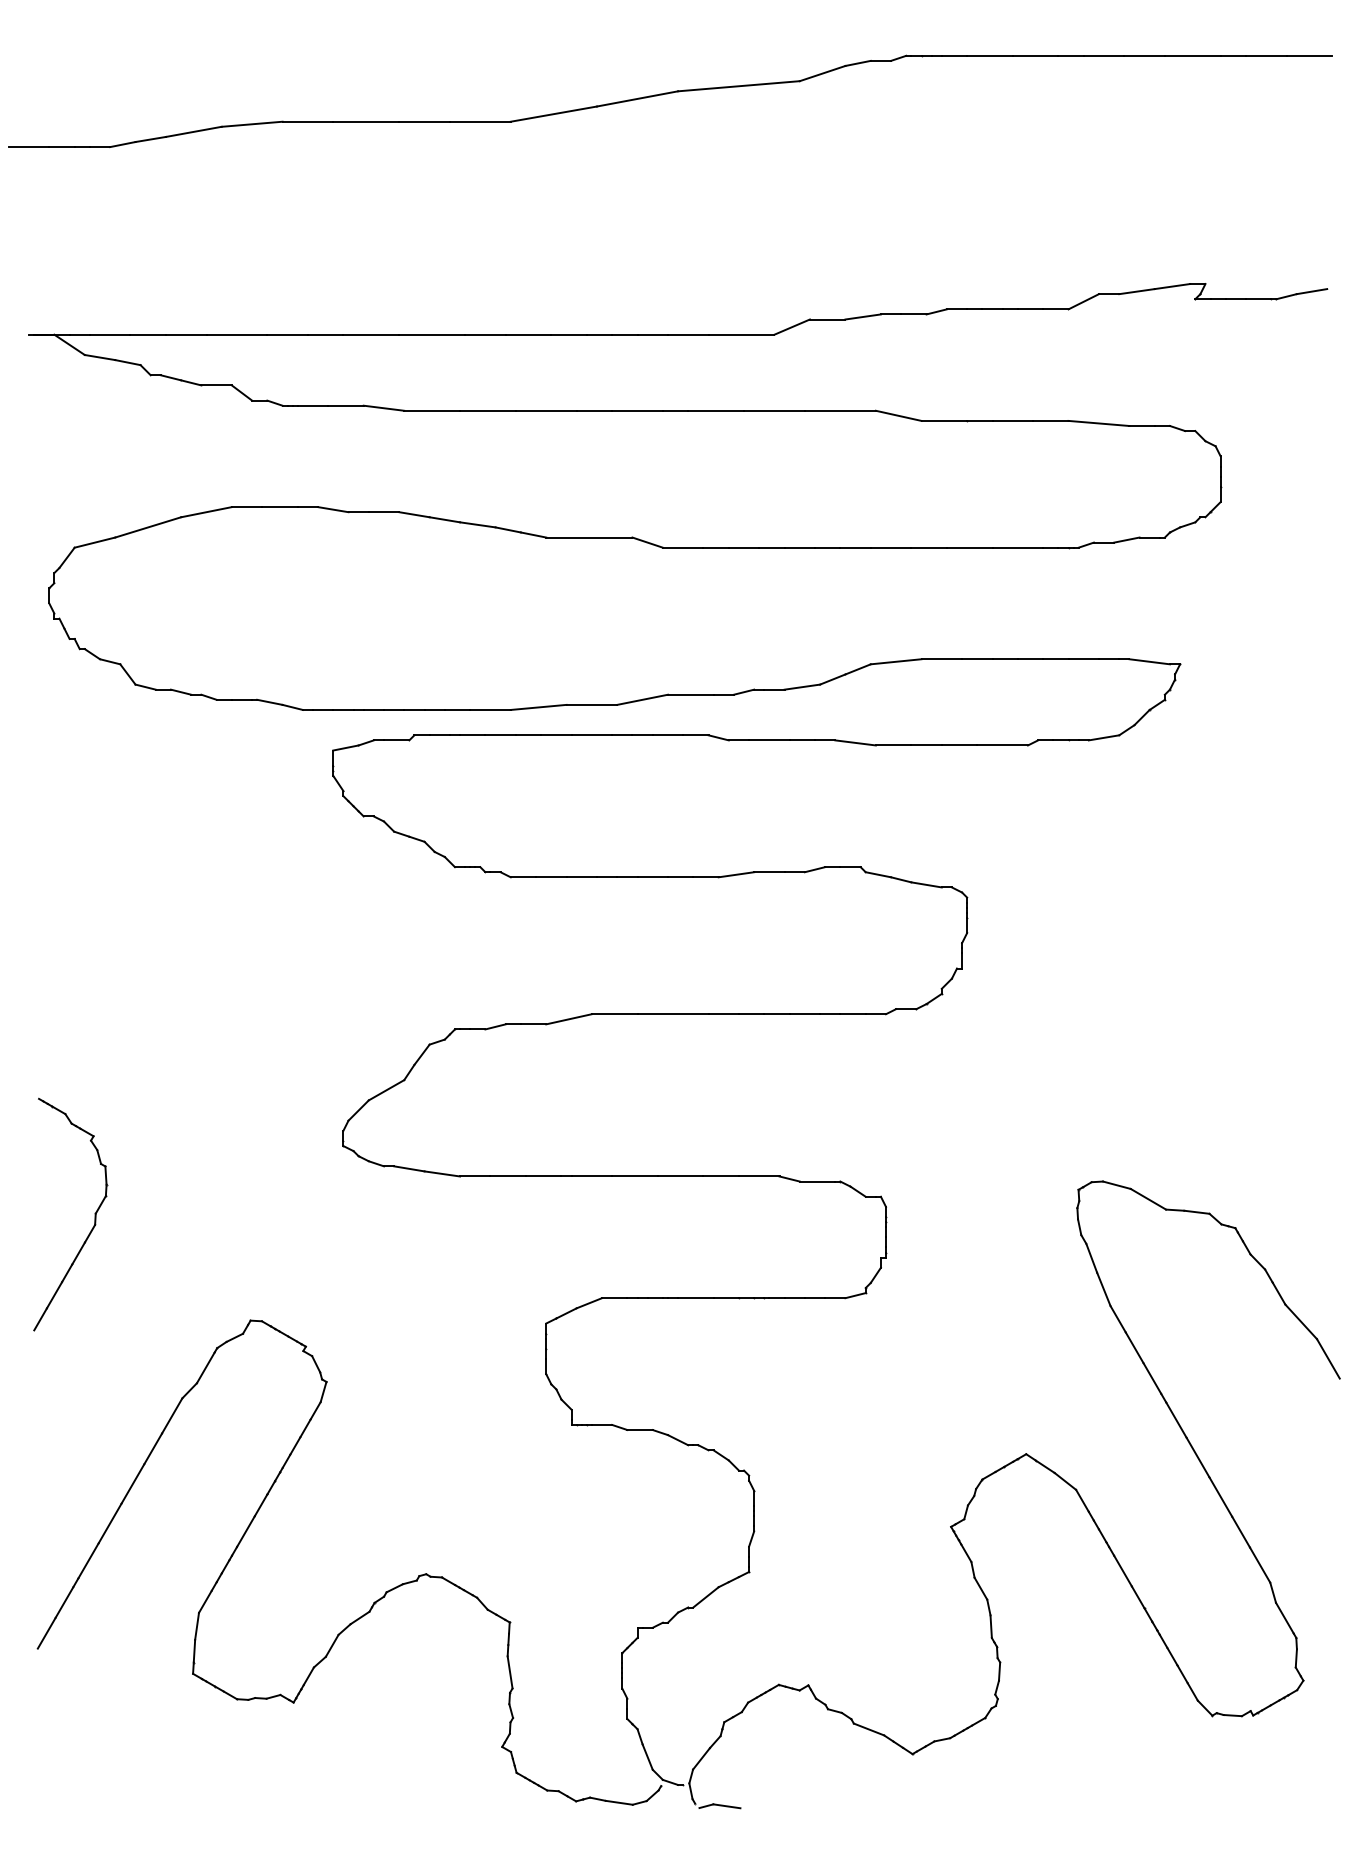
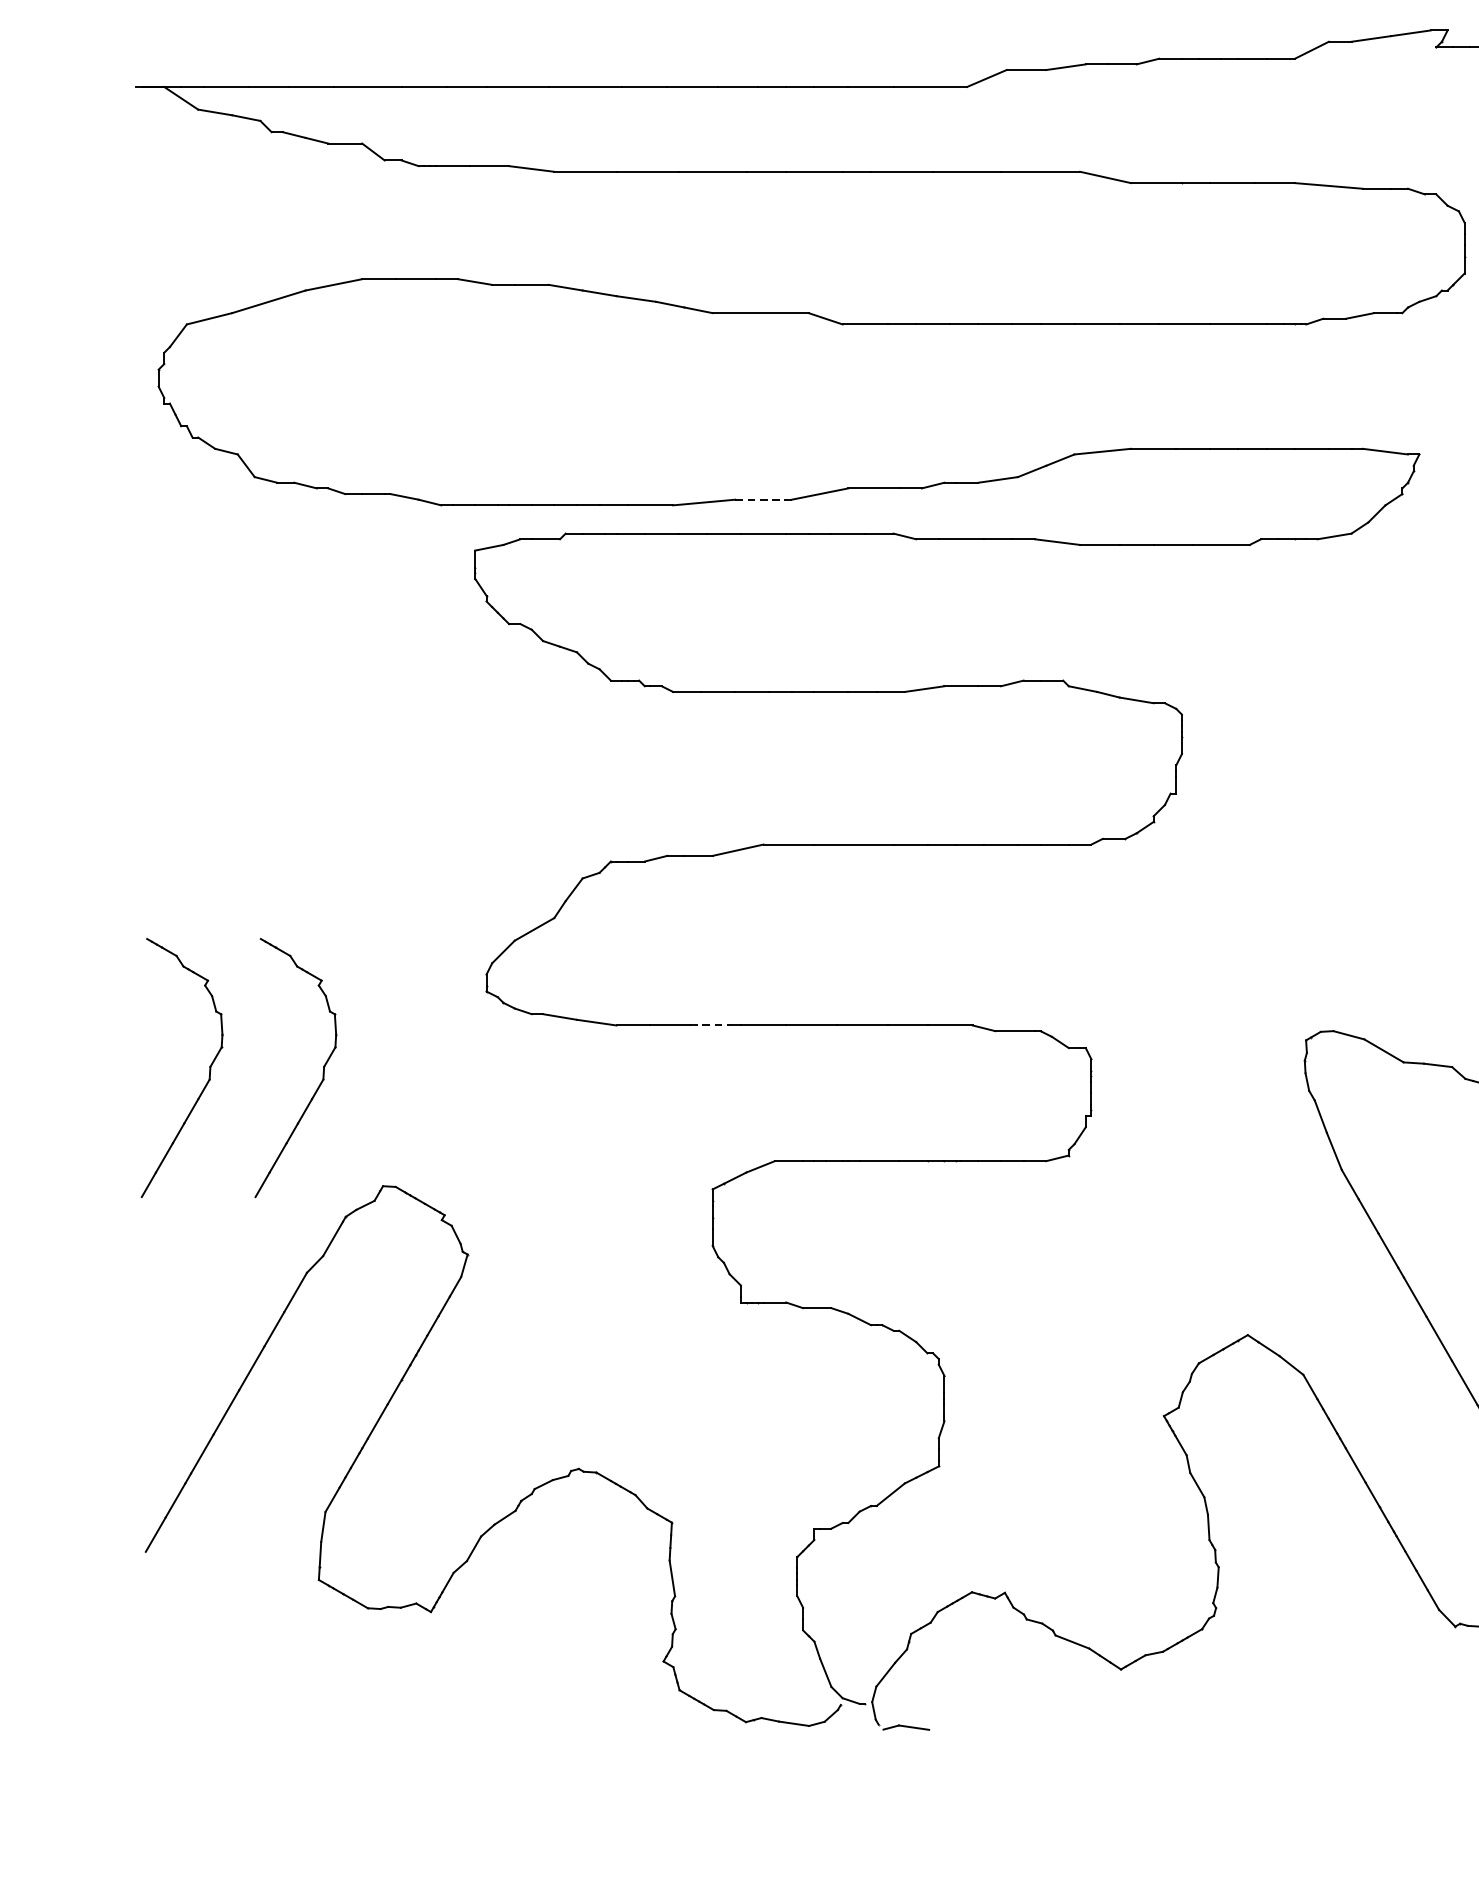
line: (592, 704) -> (764, 499), solid -> dashed
line: (543, 1176) -> (709, 1025), solid -> dashed
part: (196, 1214) -> (322, 1067), added

